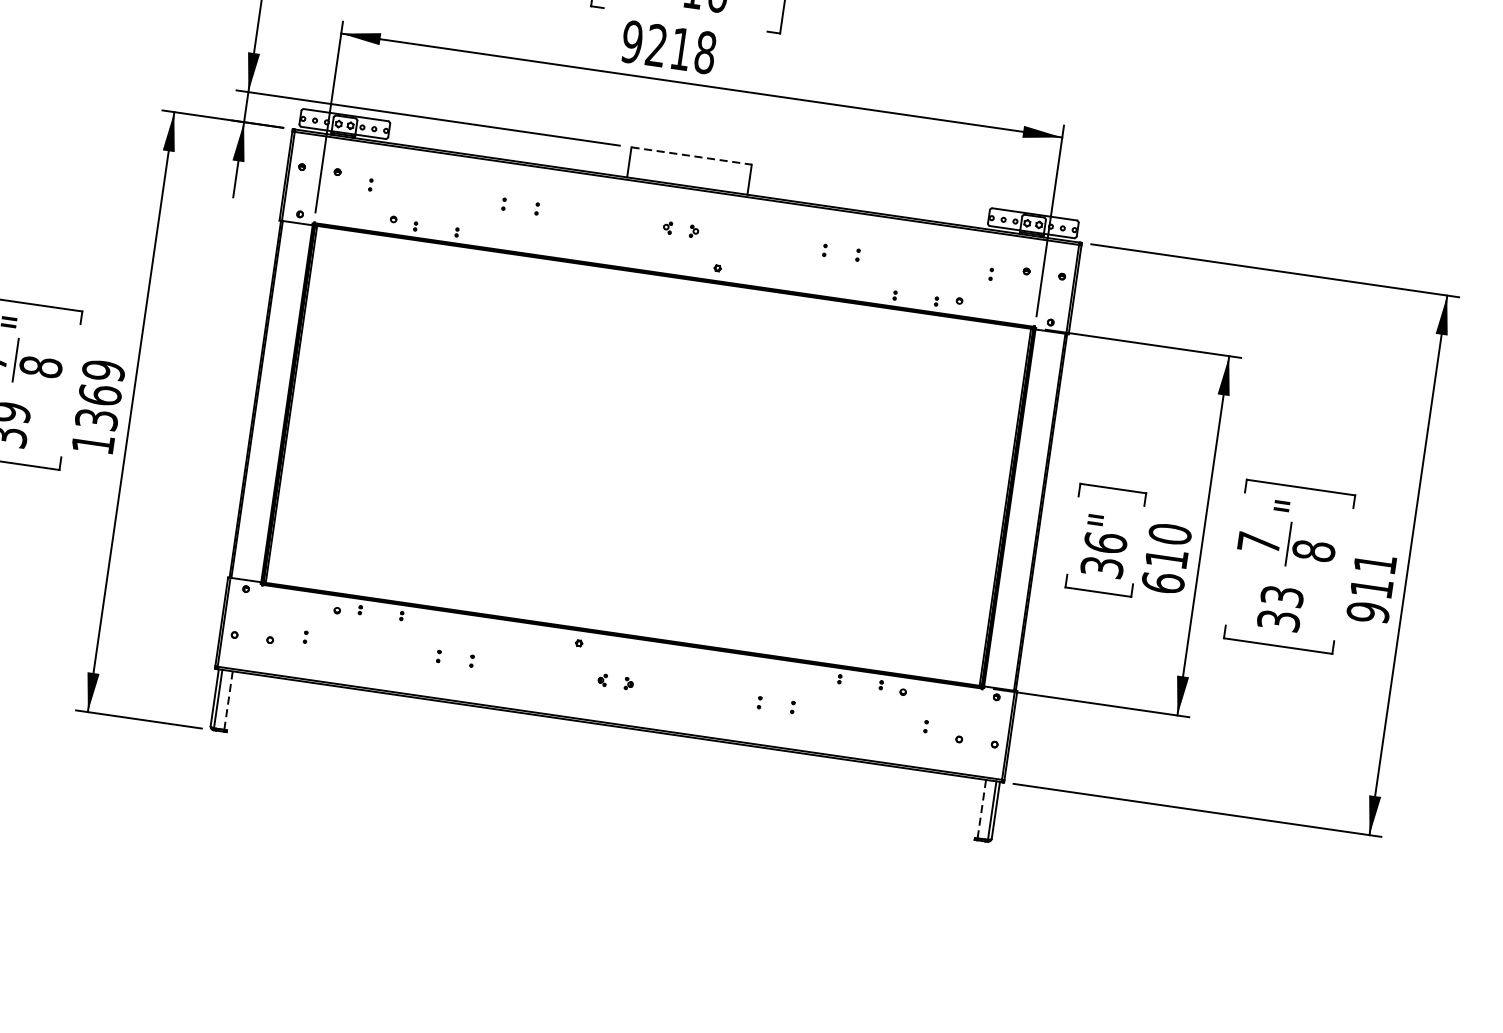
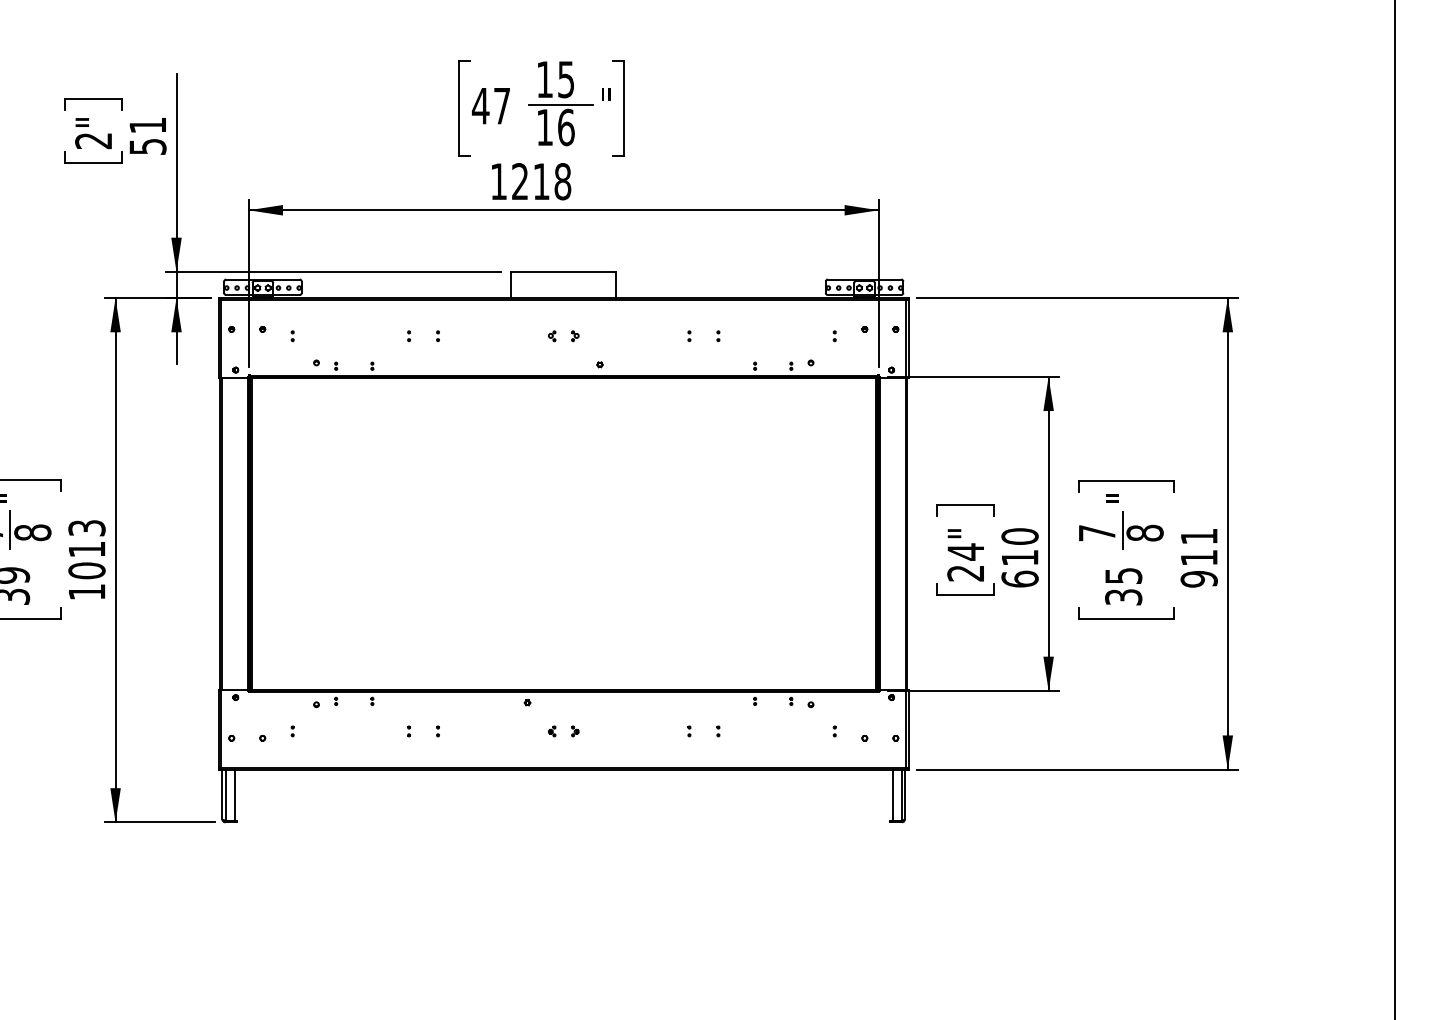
text: (631, 41) -> (498, 181), 9218 -> 1218
line: (691, 155) -> (563, 271), dashed -> solid
text: (99, 395) -> (86, 549), 1369 -> 1013
text: (1103, 554) -> (965, 562), 36" -> 24"
text: (1282, 595) -> (1123, 575), 33 -> 35
line: (228, 701) -> (234, 795), dashed -> solid
line: (981, 809) -> (892, 795), dashed -> solid

